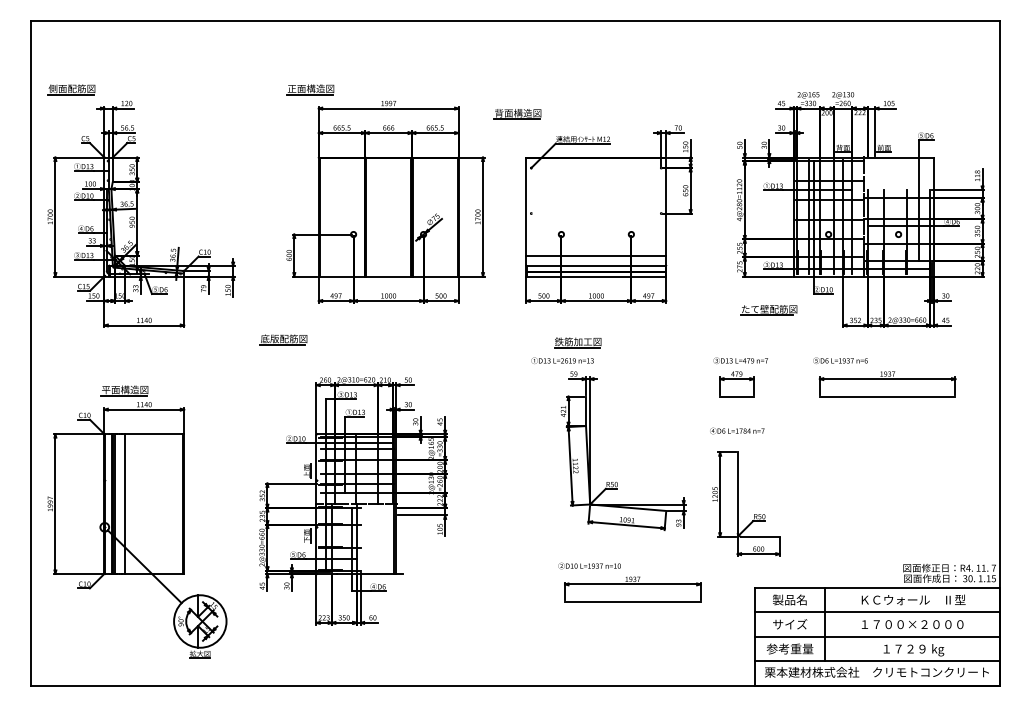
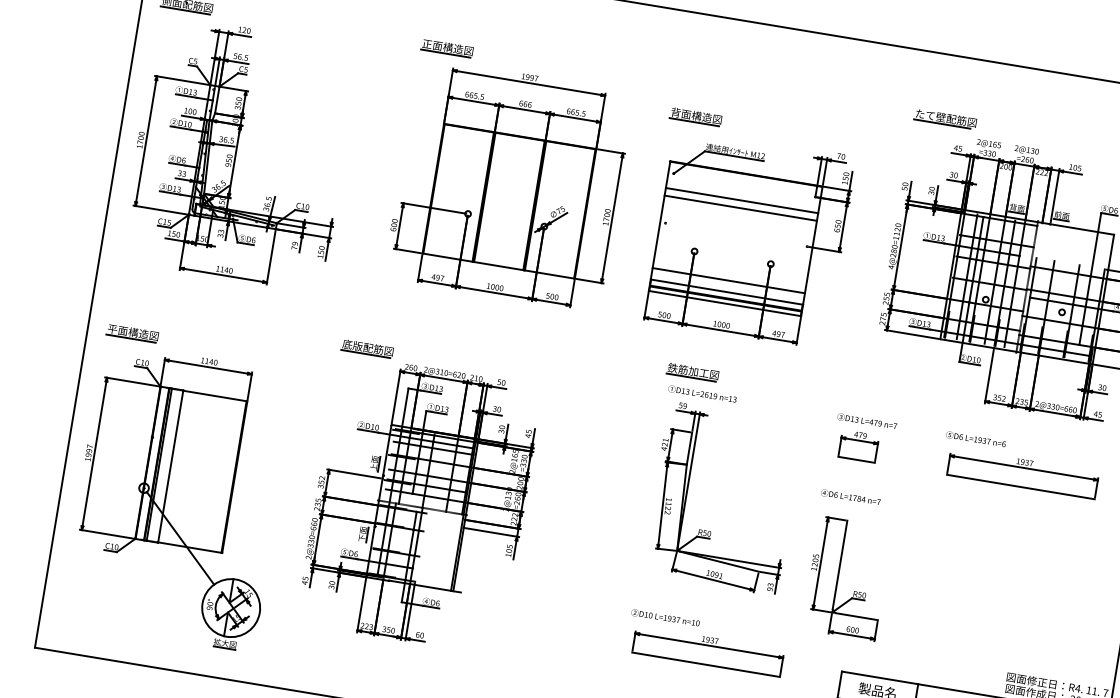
part: (517, 114) -> (695, 117), moved
line: (596, 182) -> (742, 201), added
line: (596, 189) -> (740, 208), added
part: (768, 310) -> (944, 119), moved
part: (283, 339) -> (367, 348), moved
text: (562, 360) -> (702, 393), moved
part: (124, 390) -> (132, 333), moved

